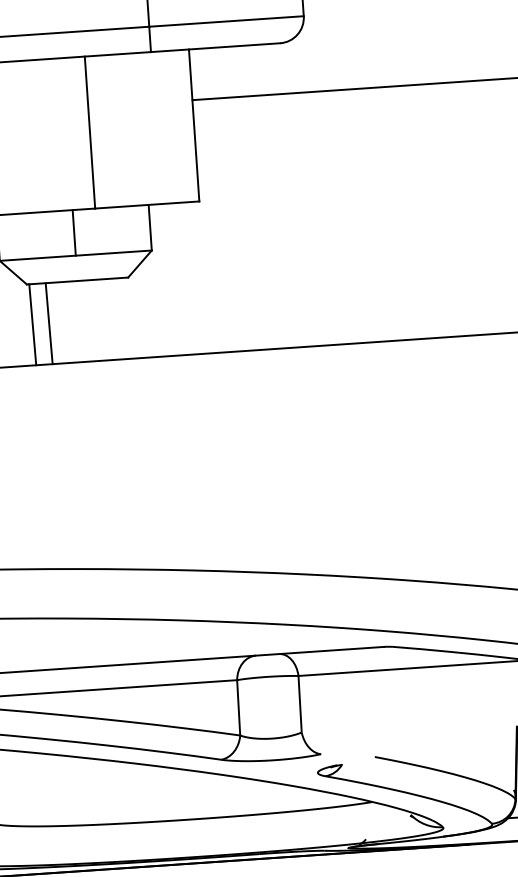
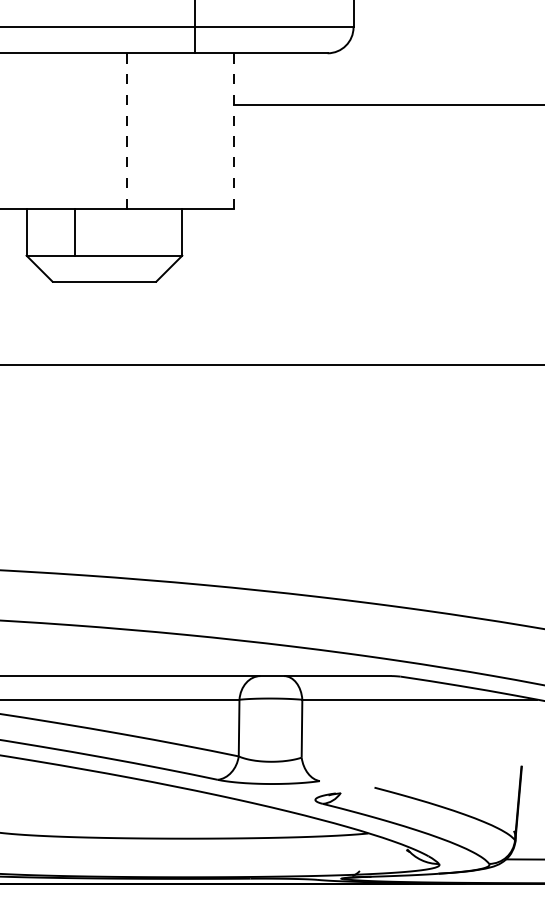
line: (194, 125) -> (234, 131), solid -> dashed
line: (90, 132) -> (127, 131), solid -> dashed
line: (74, 233) -> (75, 232), moved
line: (49, 323) -> (72, 322), removed
line: (32, 324) -> (55, 322), removed

